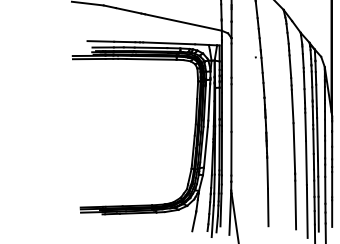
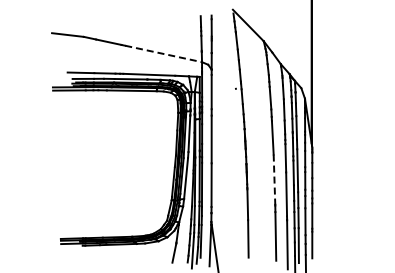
line: (184, 23) -> (164, 54), solid -> dashed
line: (294, 149) -> (274, 180), solid -> dashed

